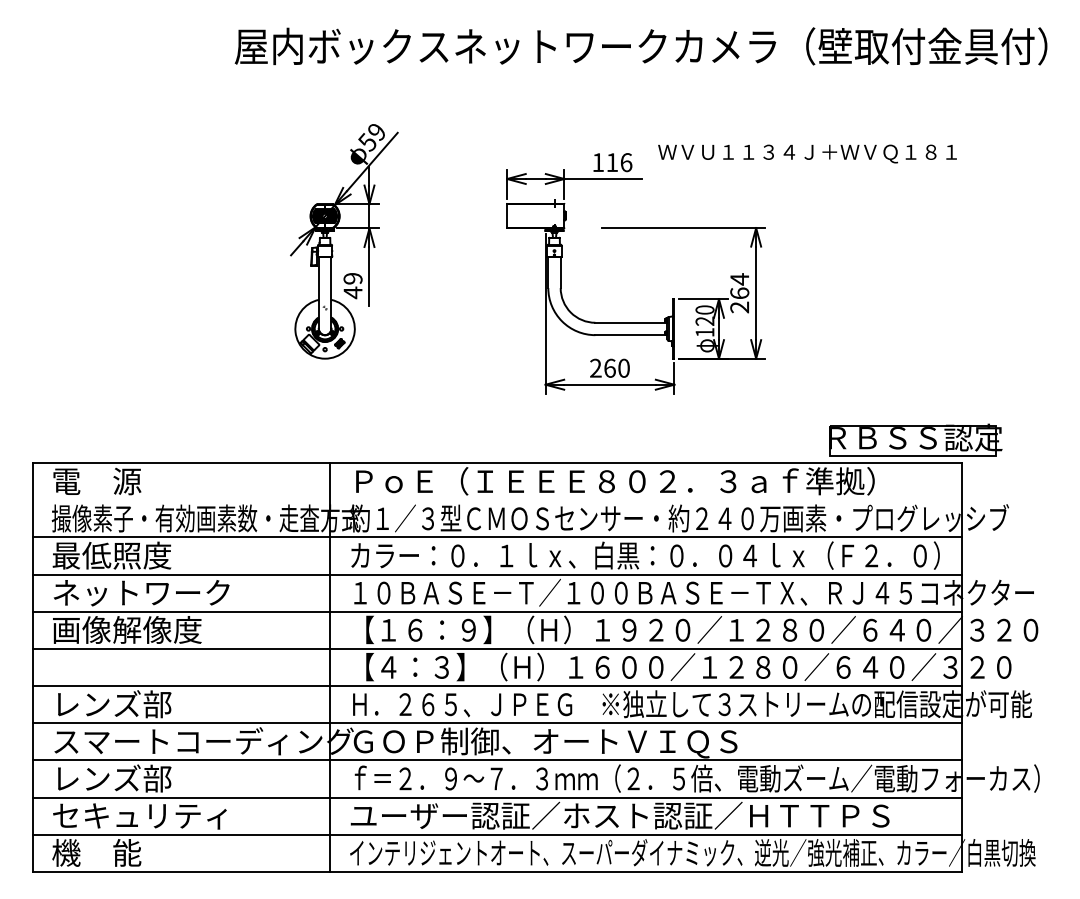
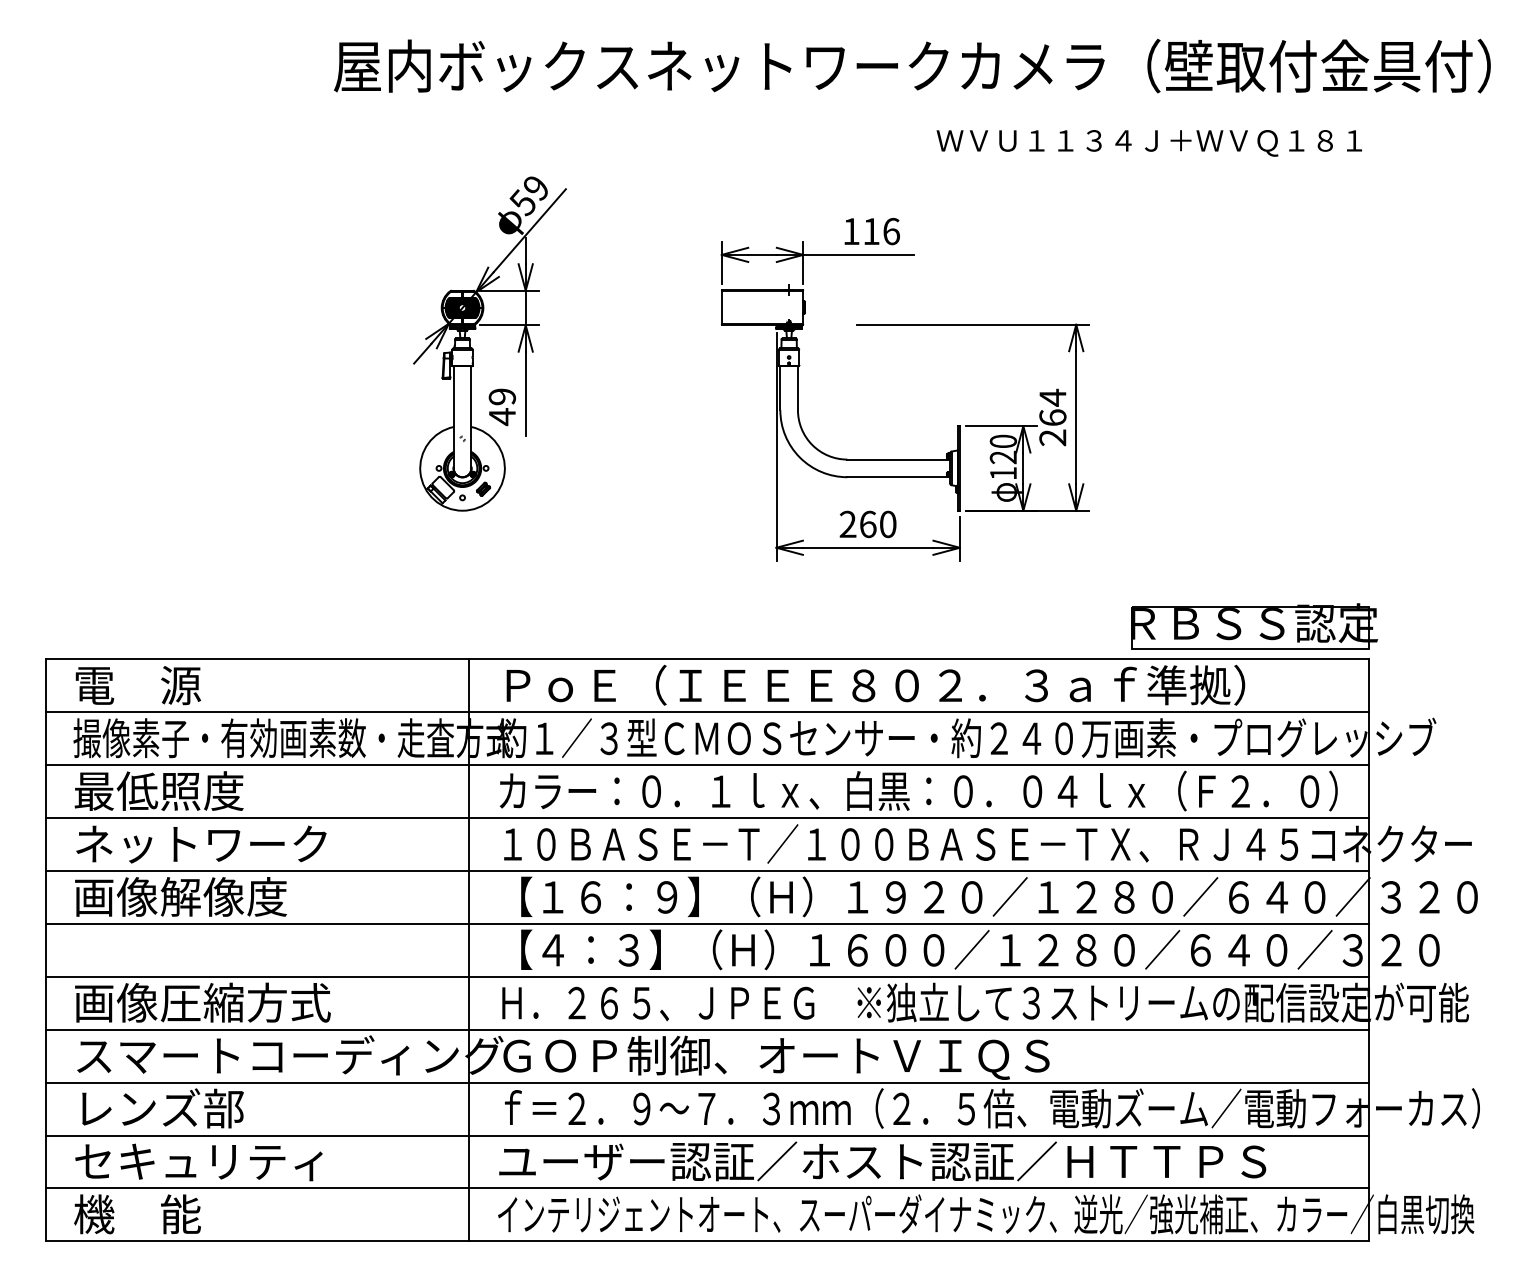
text: (806, 154) -> (1148, 143), moved
part: (915, 440) -> (1254, 626), moved
line: (497, 500) -> (707, 712), added
text: (142, 704) -> (202, 1002), レンズ部 -> 画像圧縮方式

